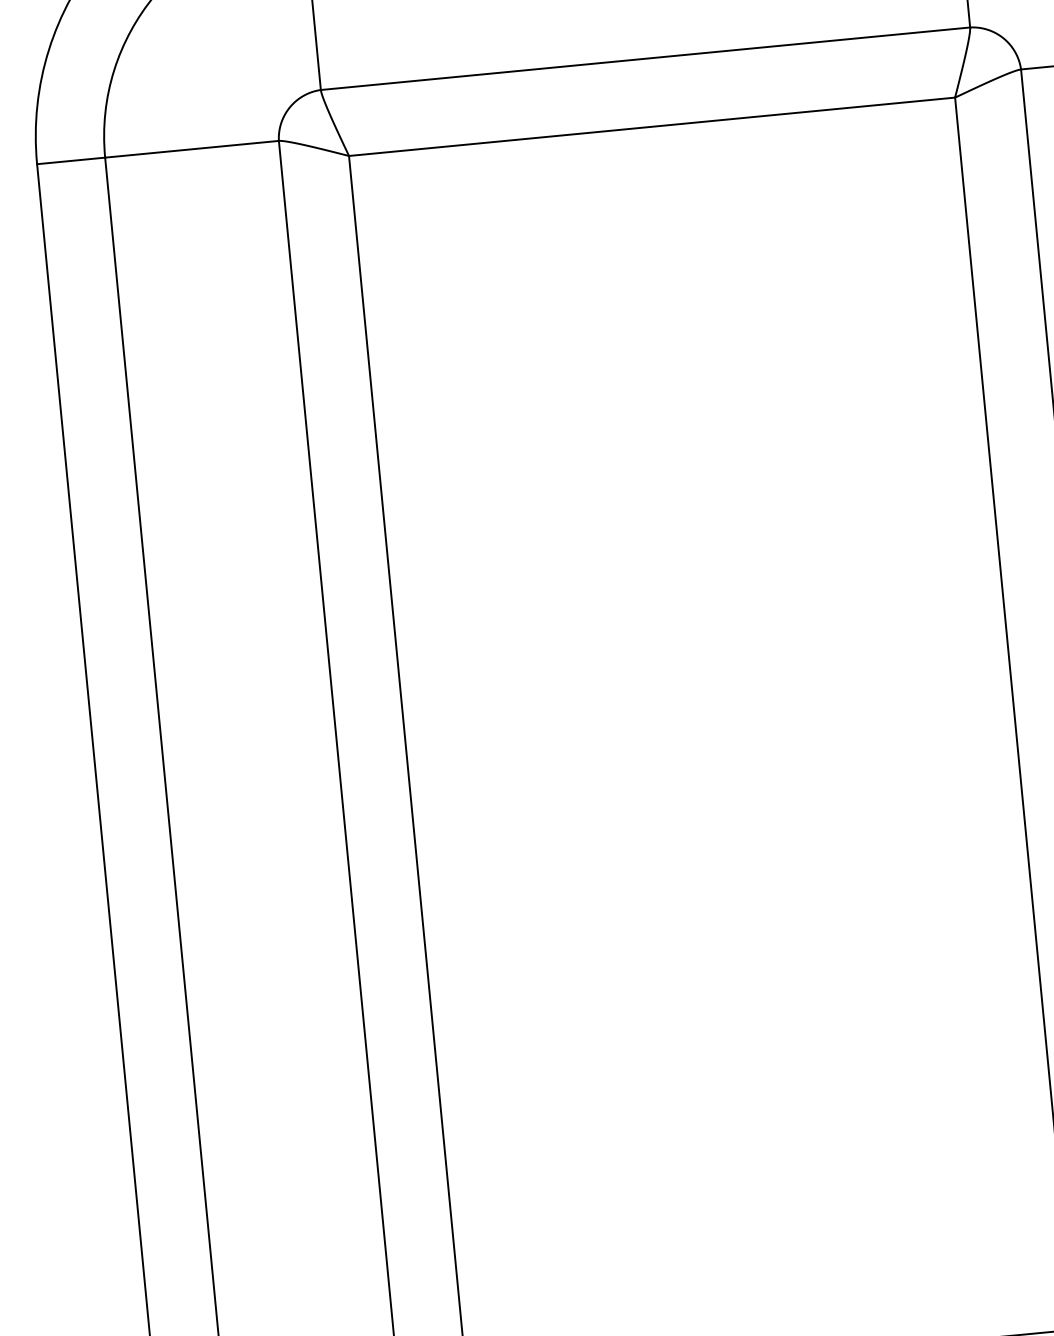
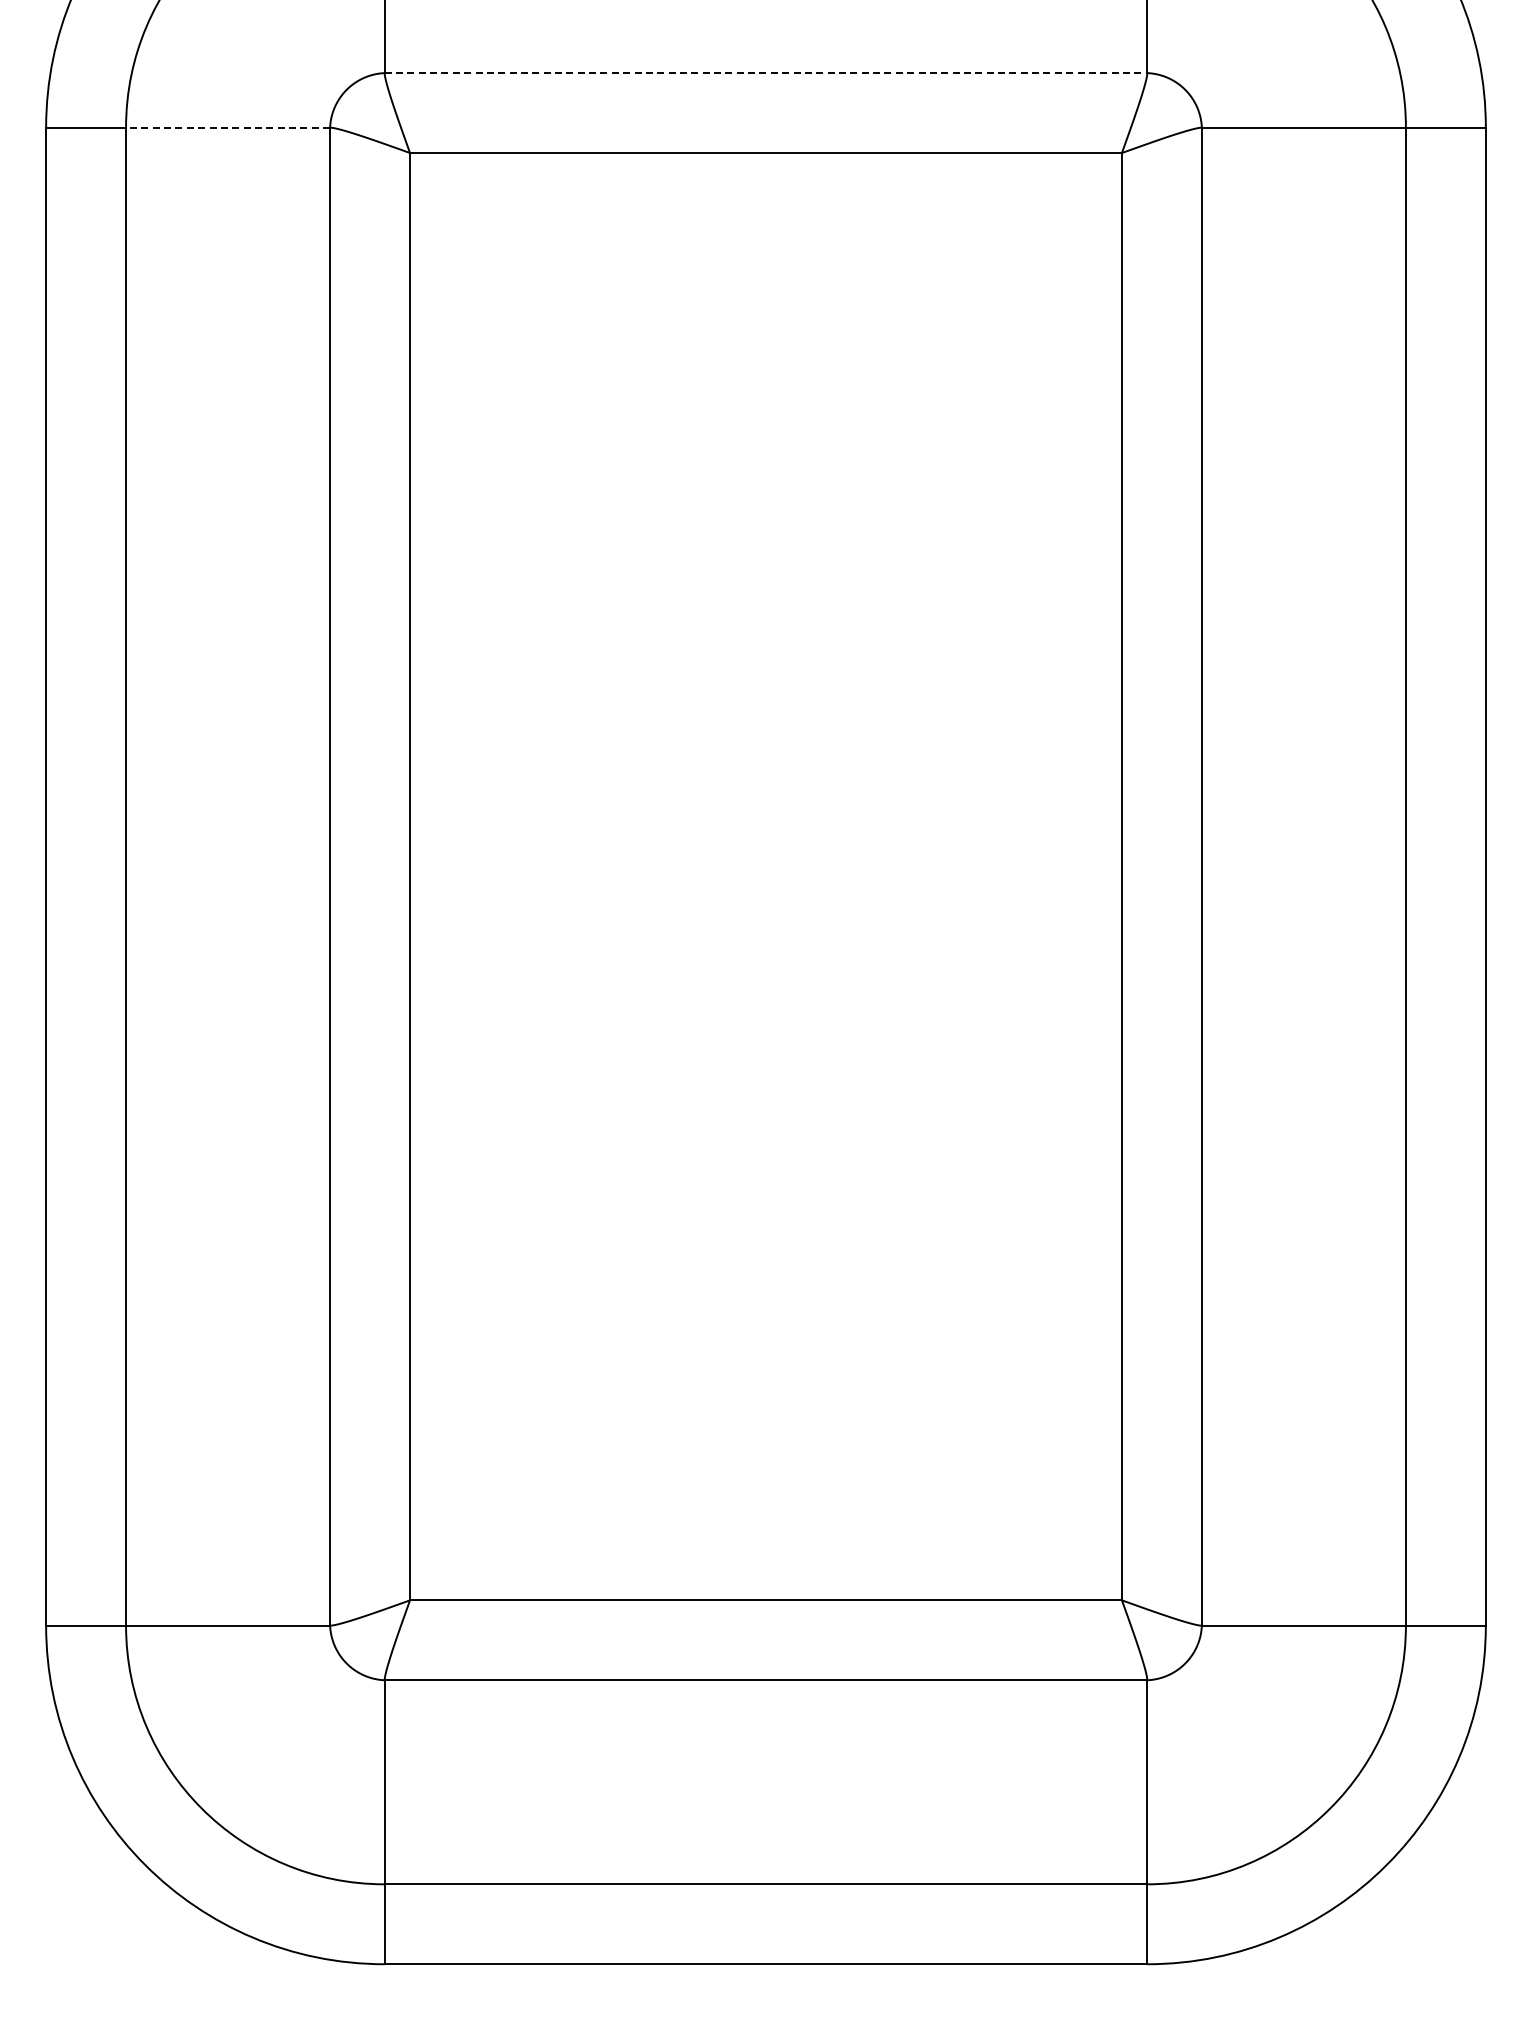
line: (645, 59) -> (766, 73), solid -> dashed
line: (191, 149) -> (227, 127), solid -> dashed

